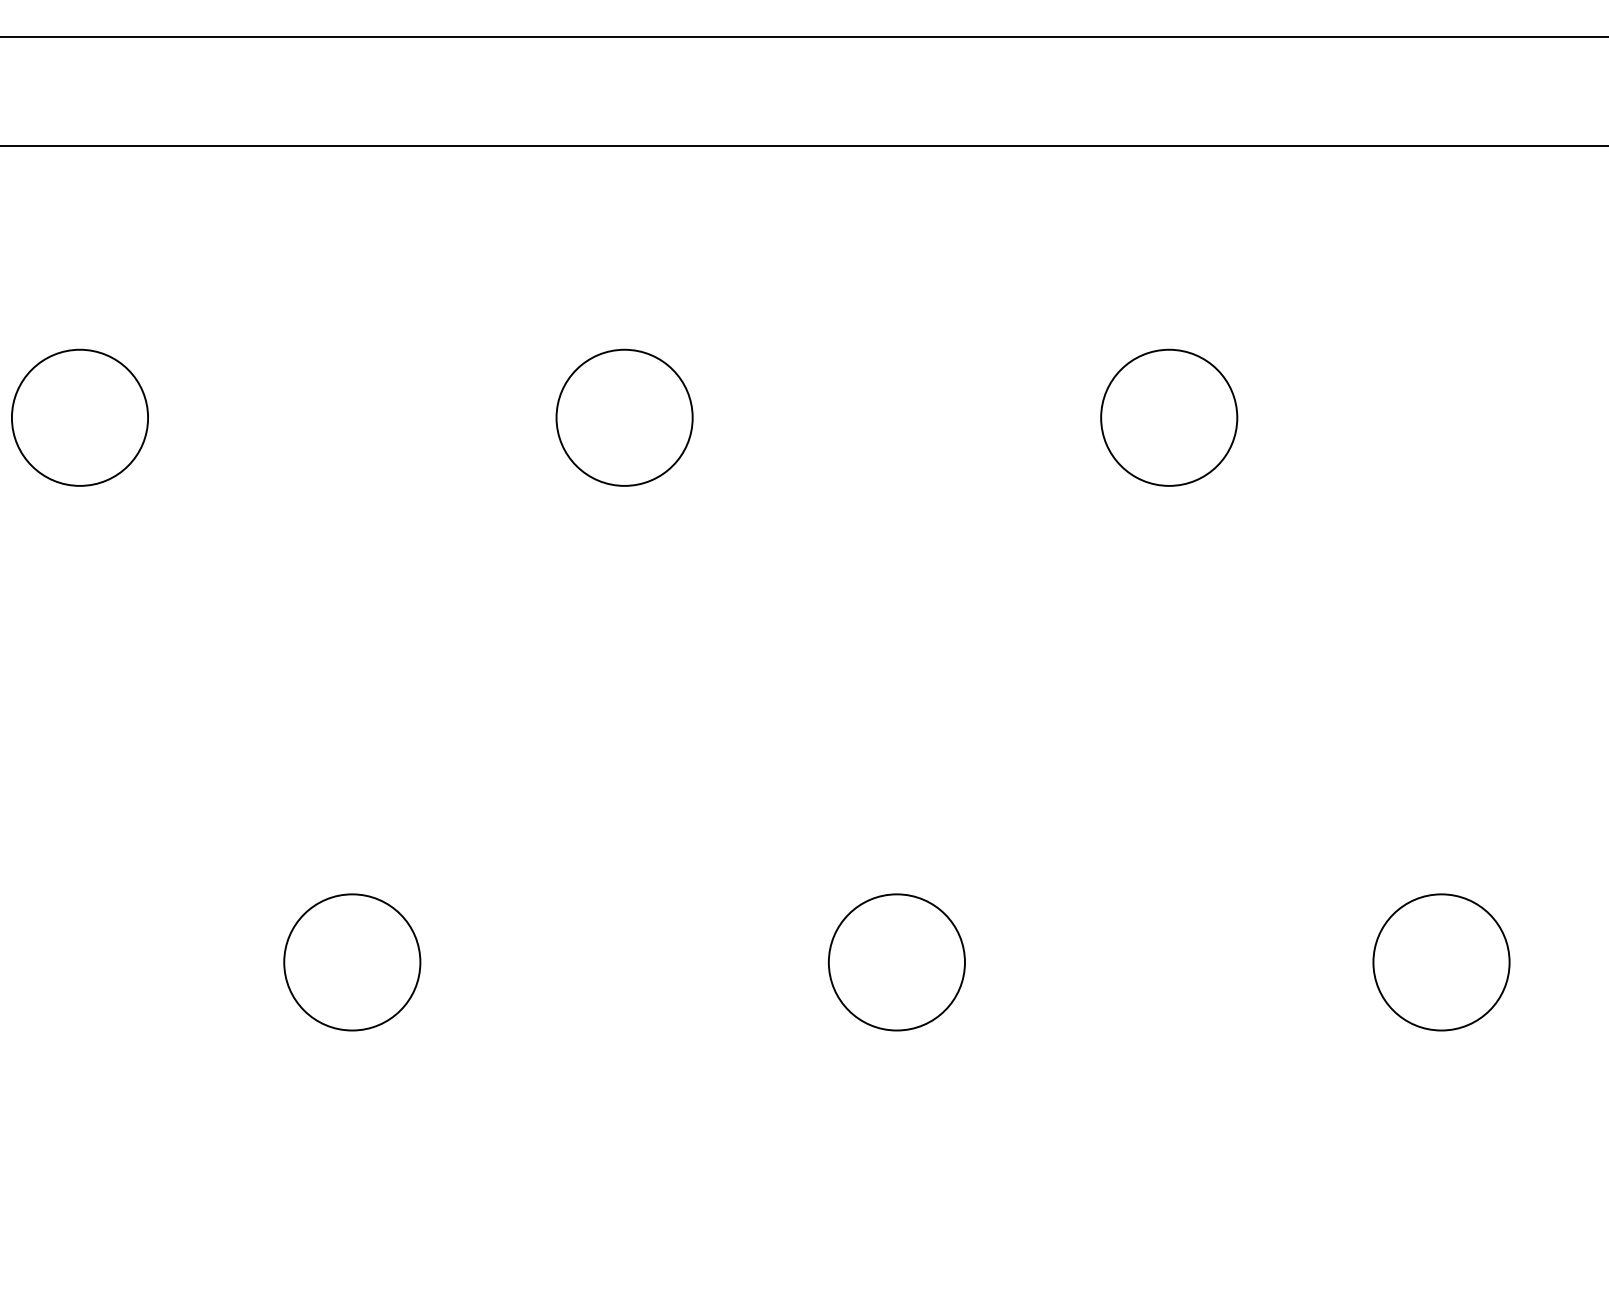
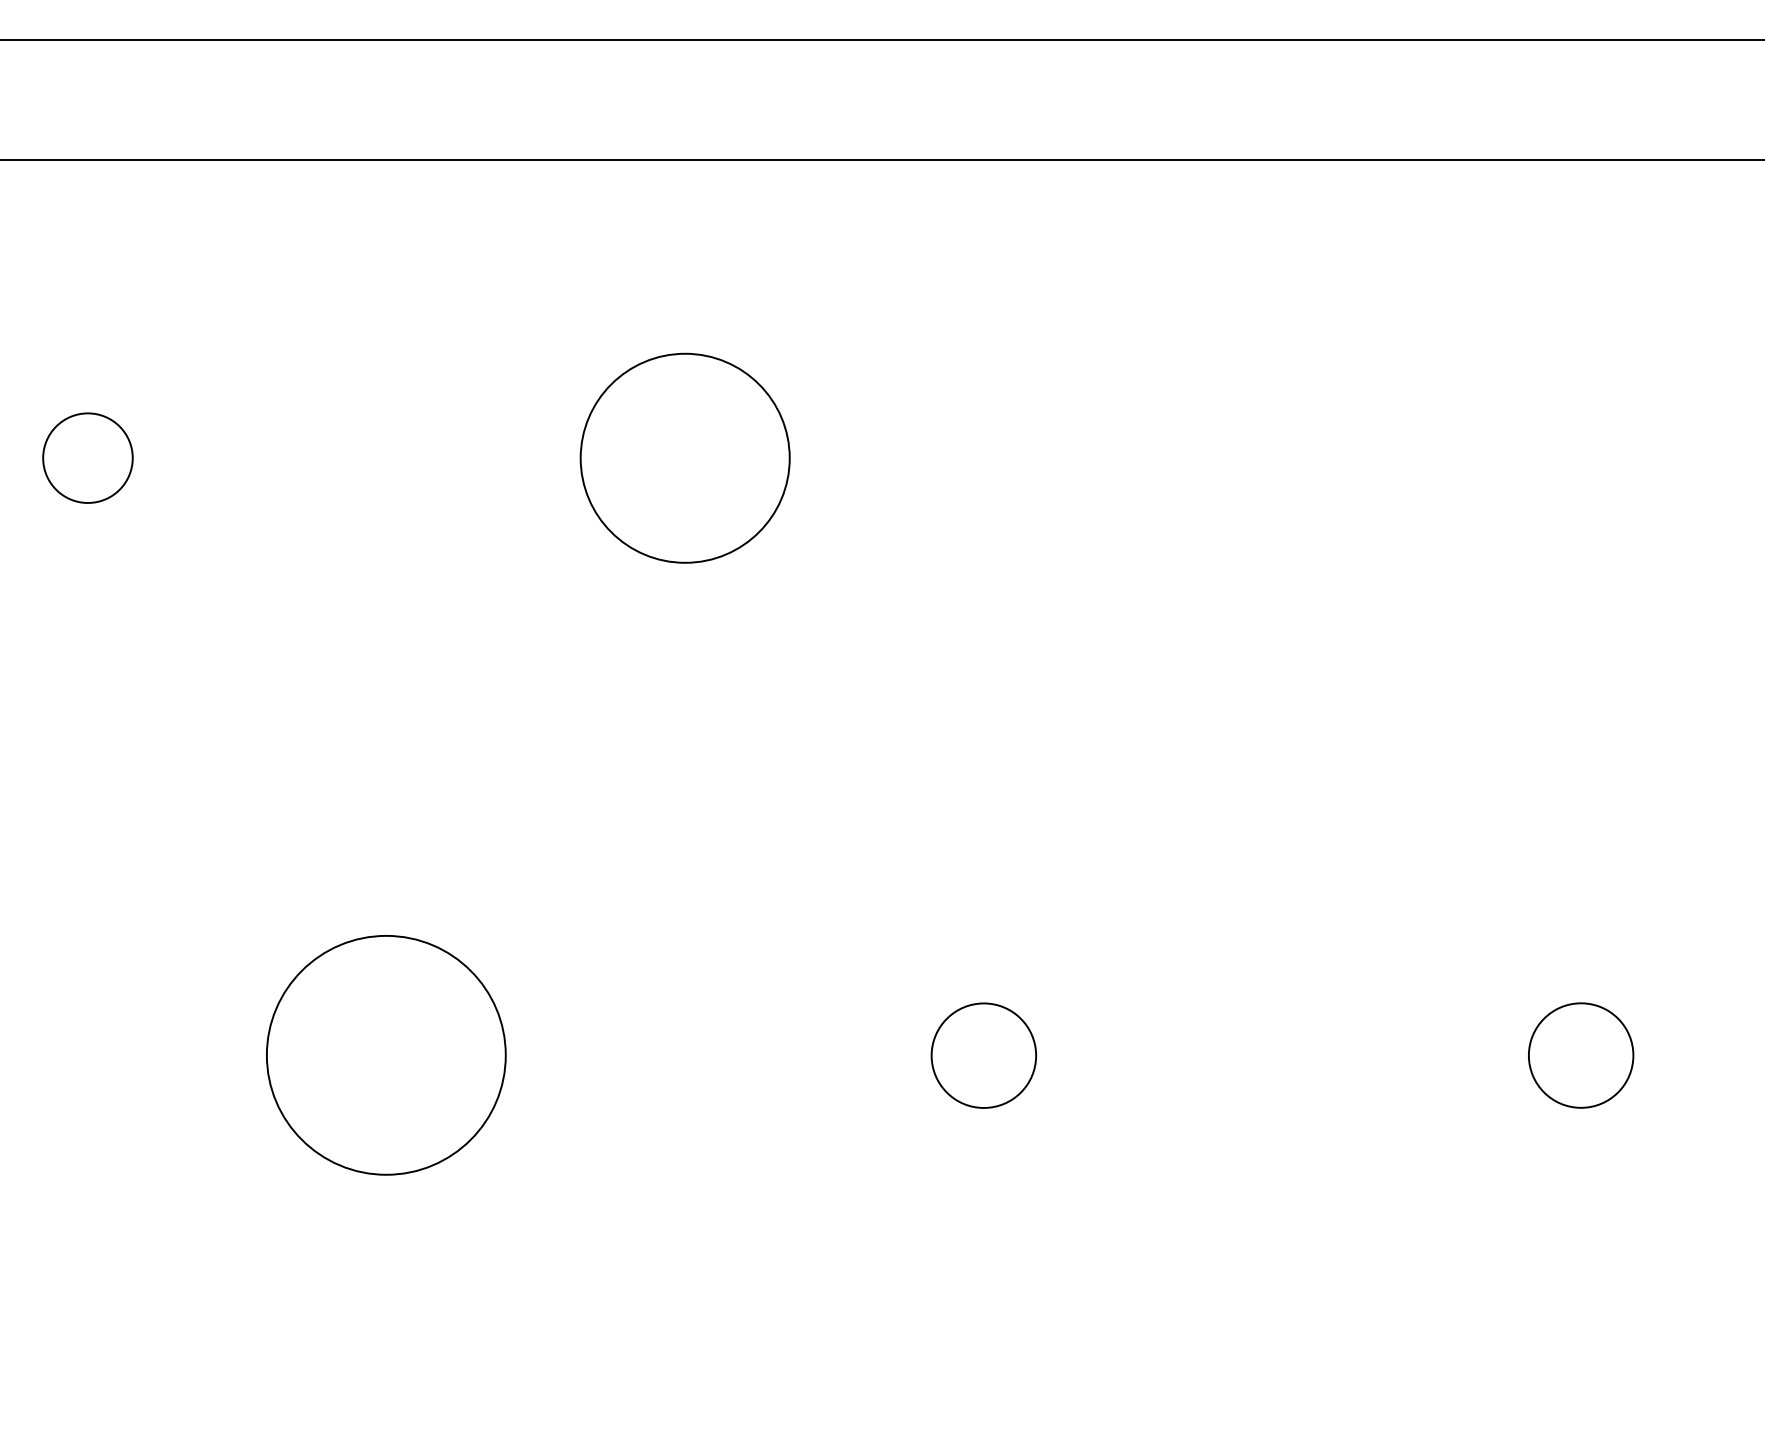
circle: (79, 417) -> (87, 457), size x0.6
circle: (623, 417) -> (684, 457), size x1.4
circle: (1169, 417) -> (1282, 457), removed
circle: (352, 962) -> (386, 1055), size x1.6
circle: (896, 962) -> (983, 1055), size x0.7
circle: (1440, 962) -> (1580, 1055), size x0.7

